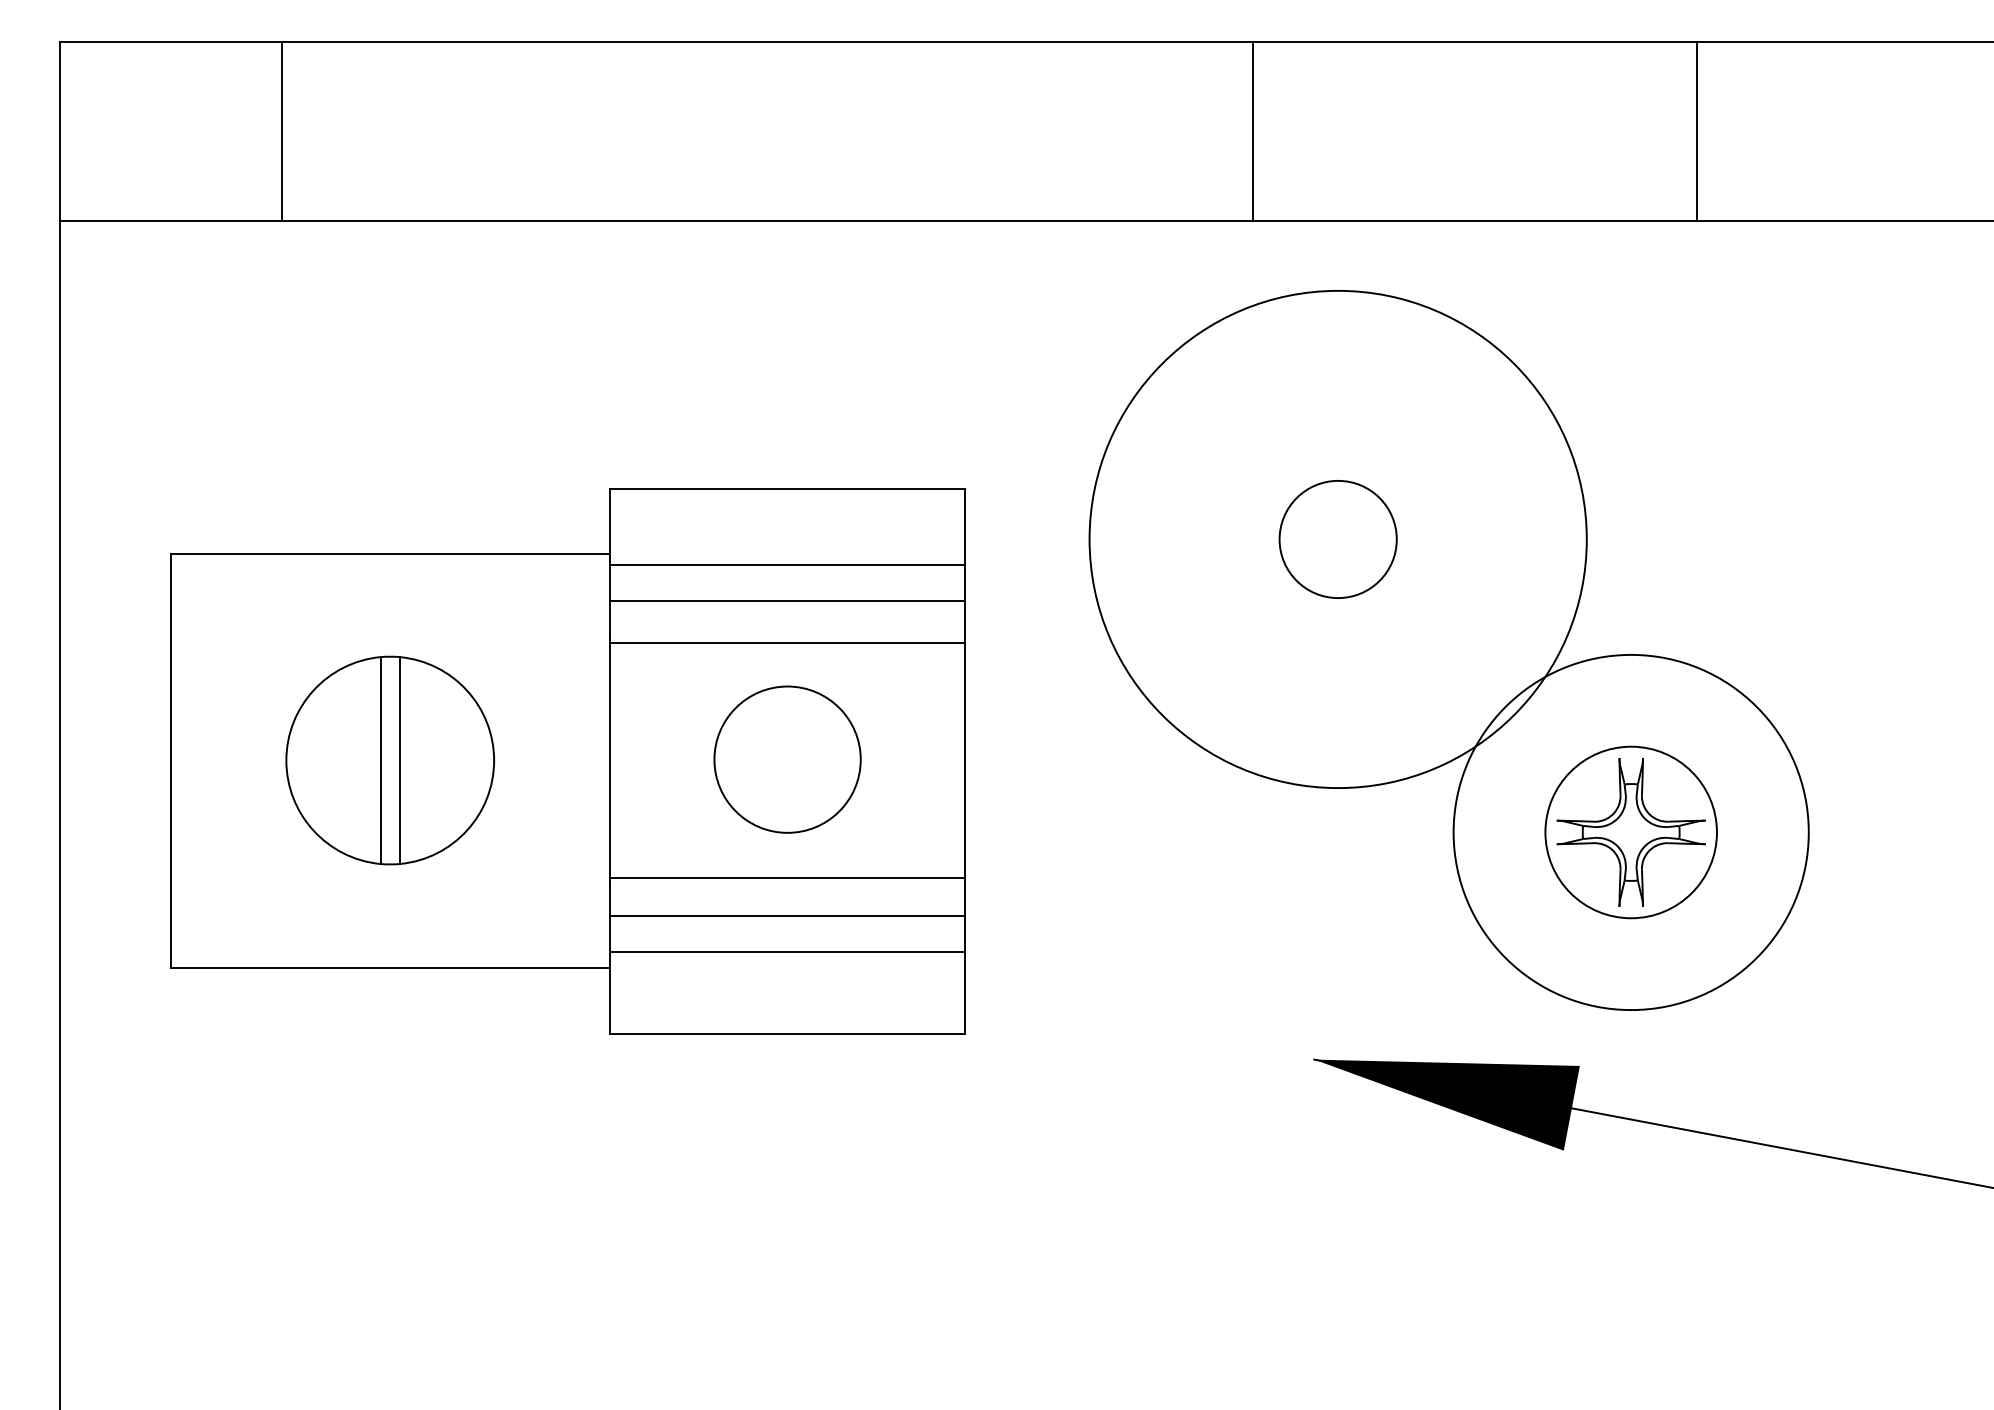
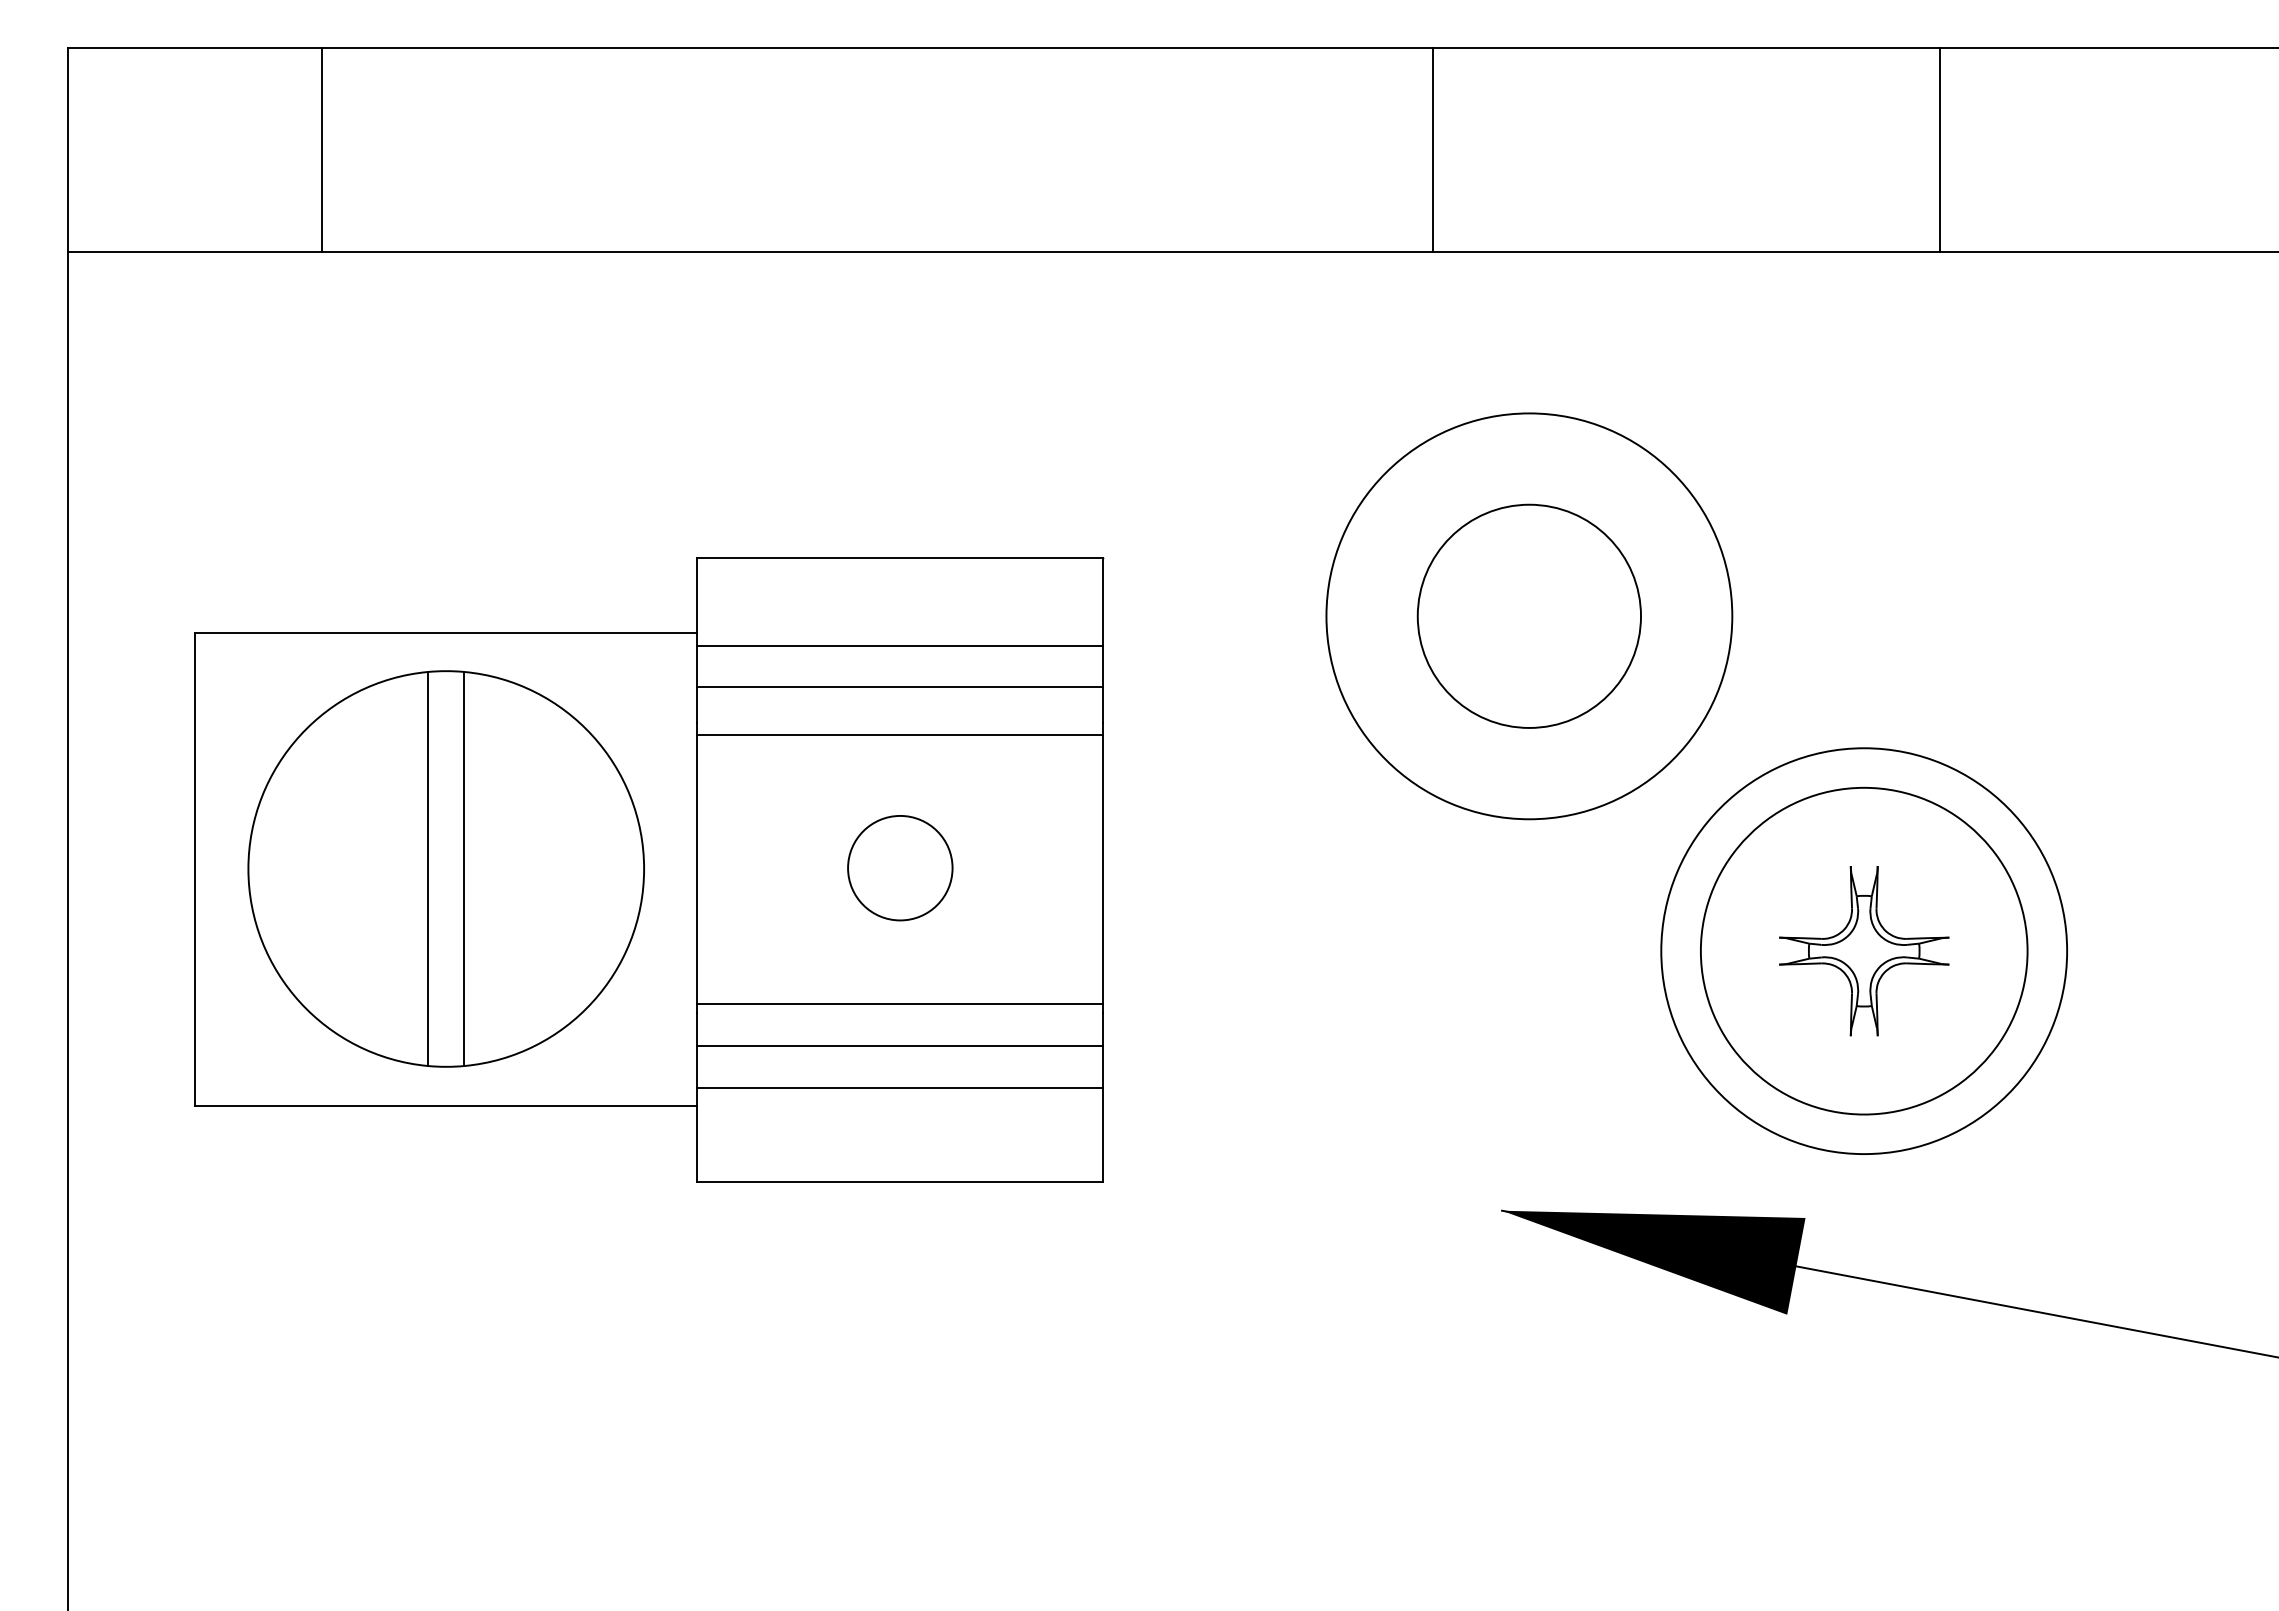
circle: (1338, 538) -> (1529, 615), size x1.67
circle: (1338, 539) -> (1529, 616), size x0.71
part: (389, 760) -> (445, 868), size x1.67
part: (787, 760) -> (900, 868), size x0.62
circle: (1630, 831) -> (1863, 950), size x1.67

